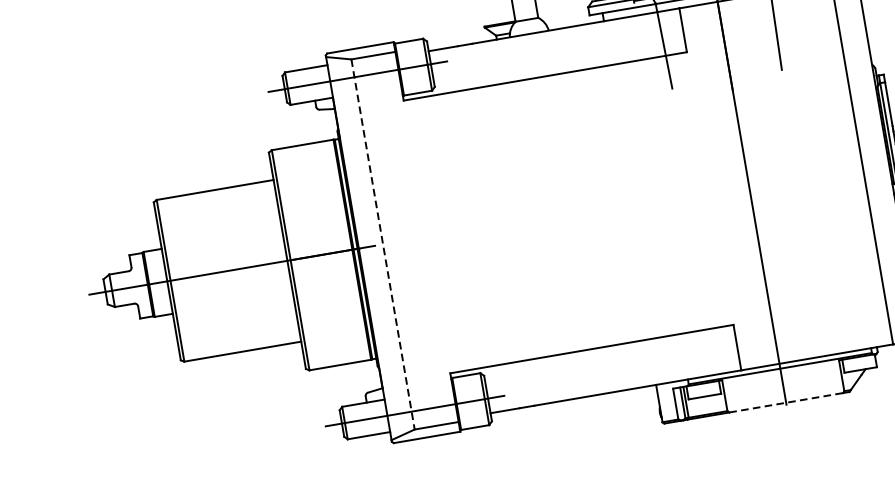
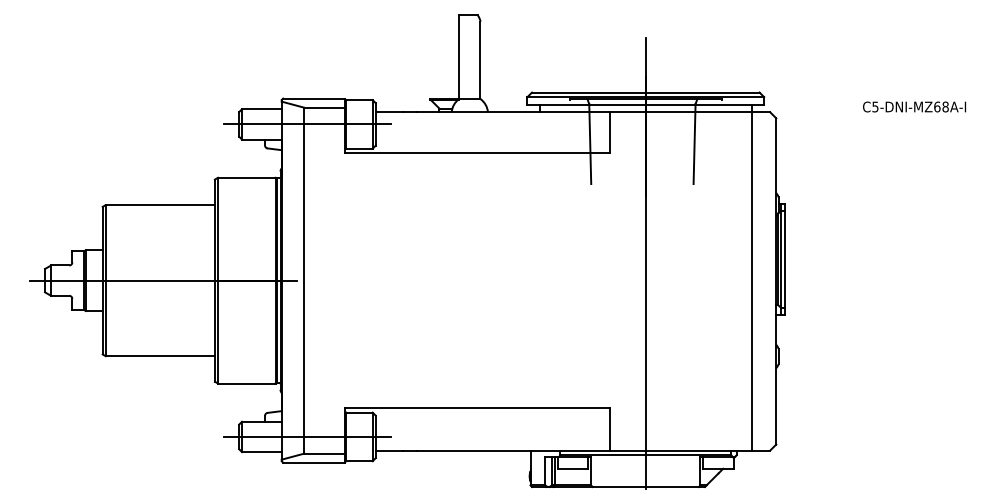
line: (383, 244) -> (304, 280), dashed -> solid
line: (786, 402) -> (646, 486), dashed -> solid

